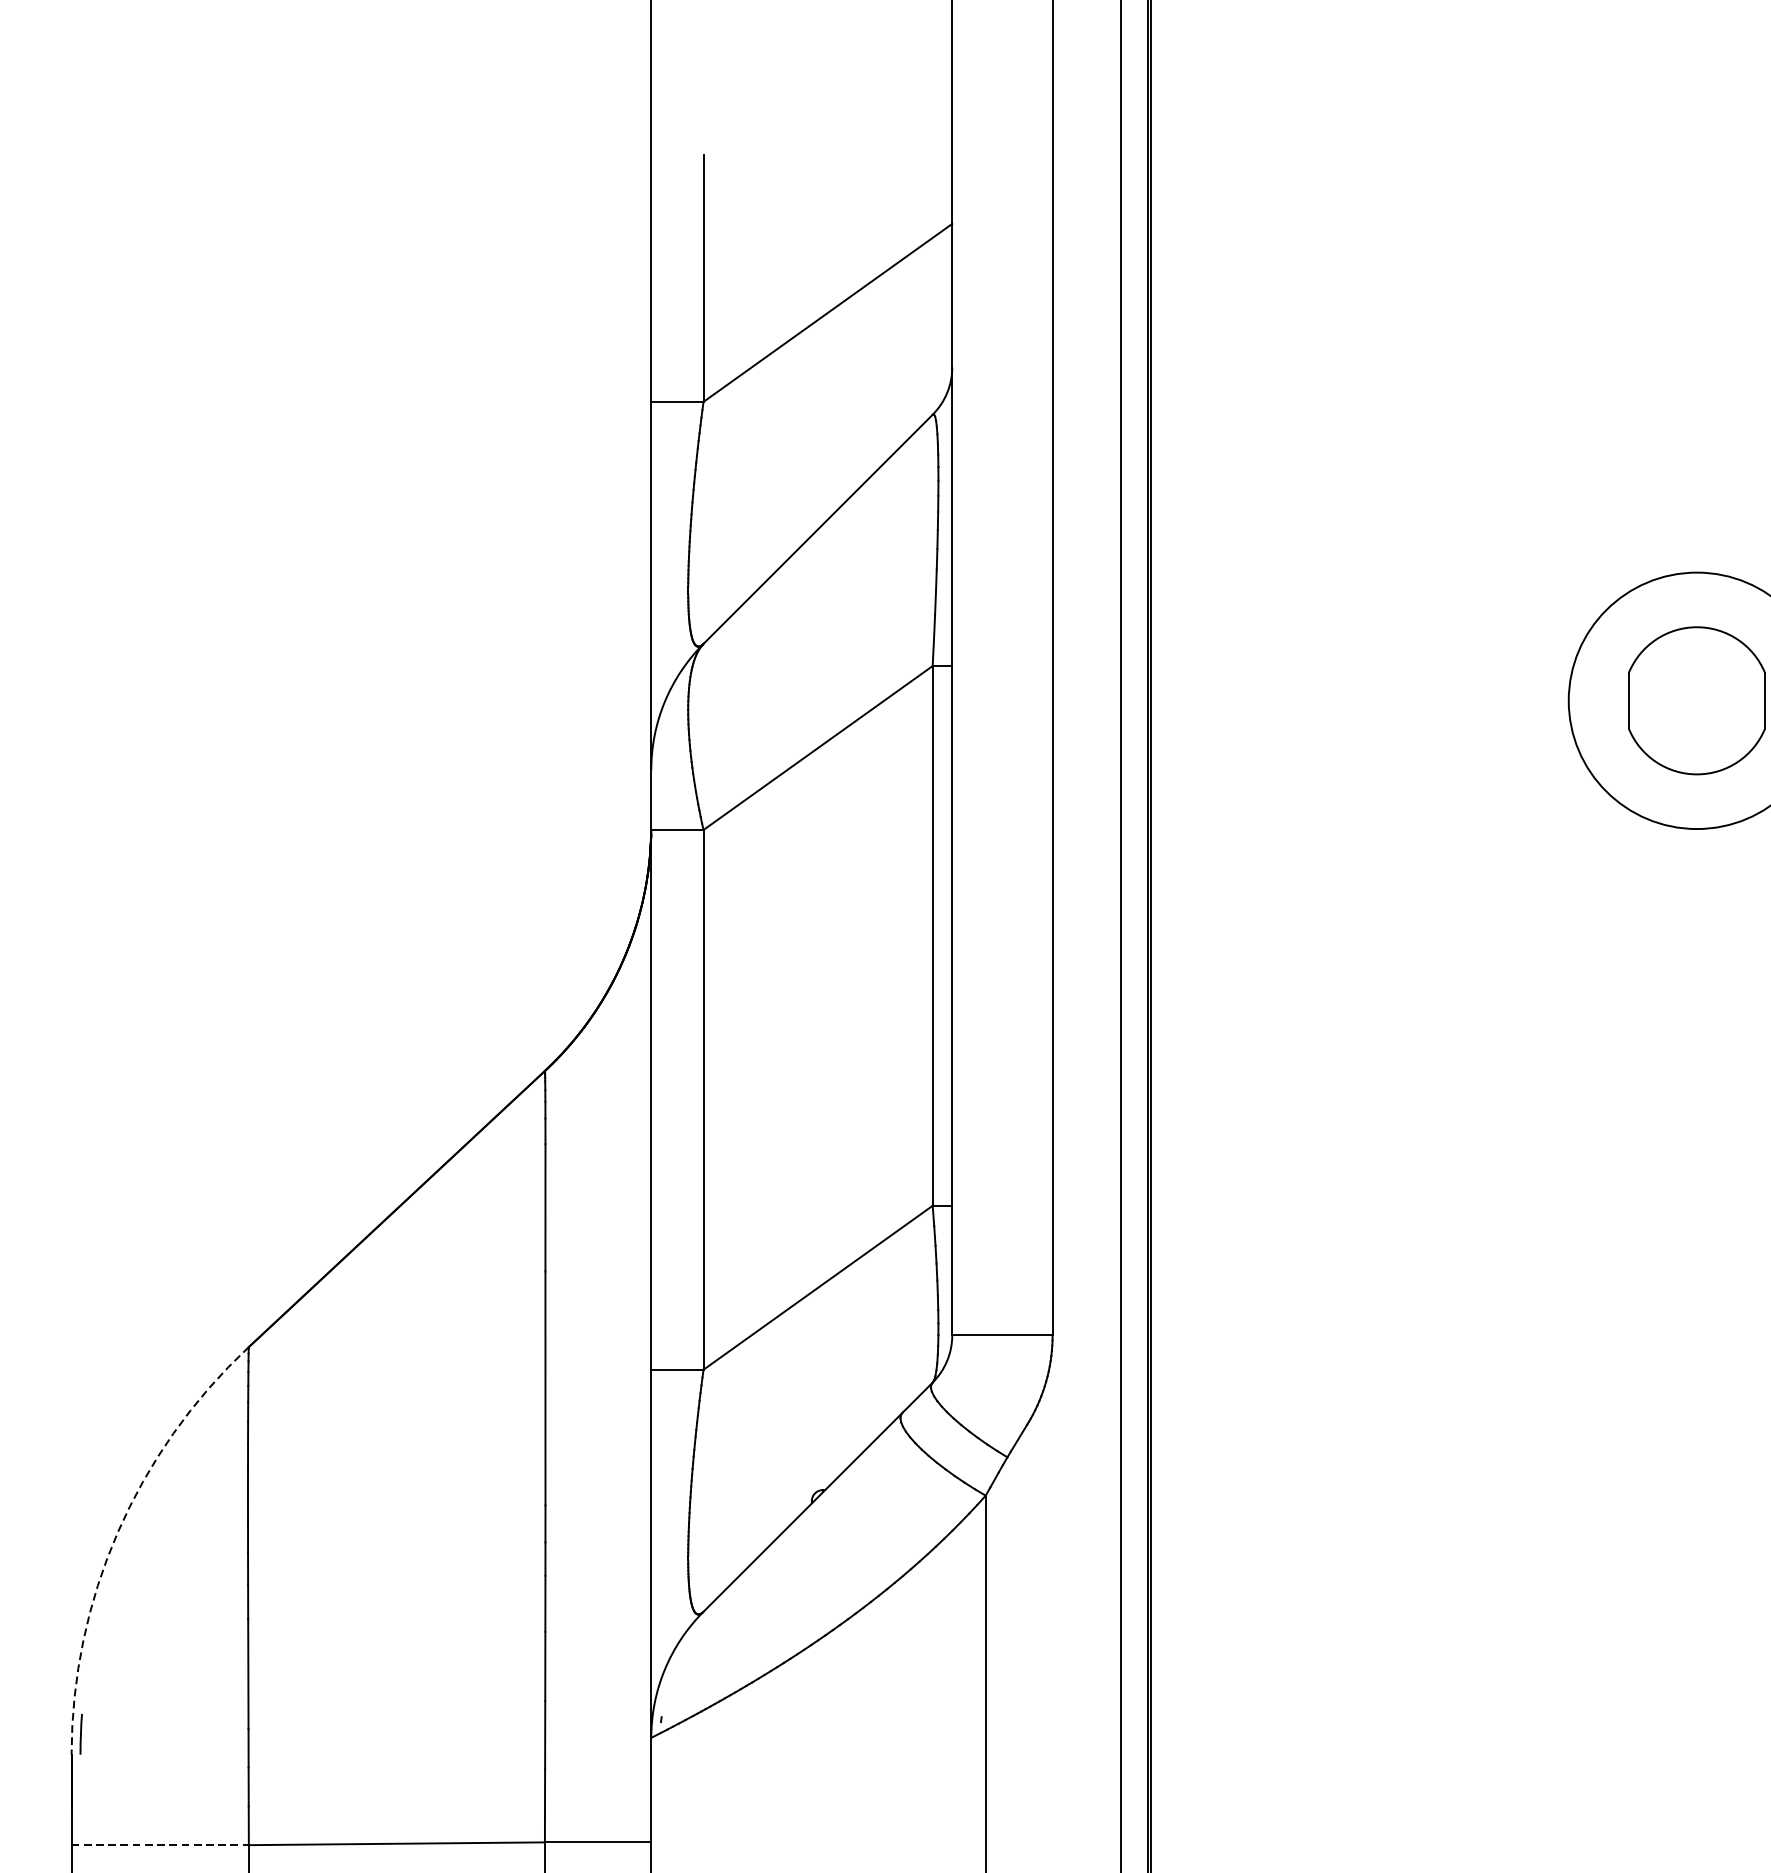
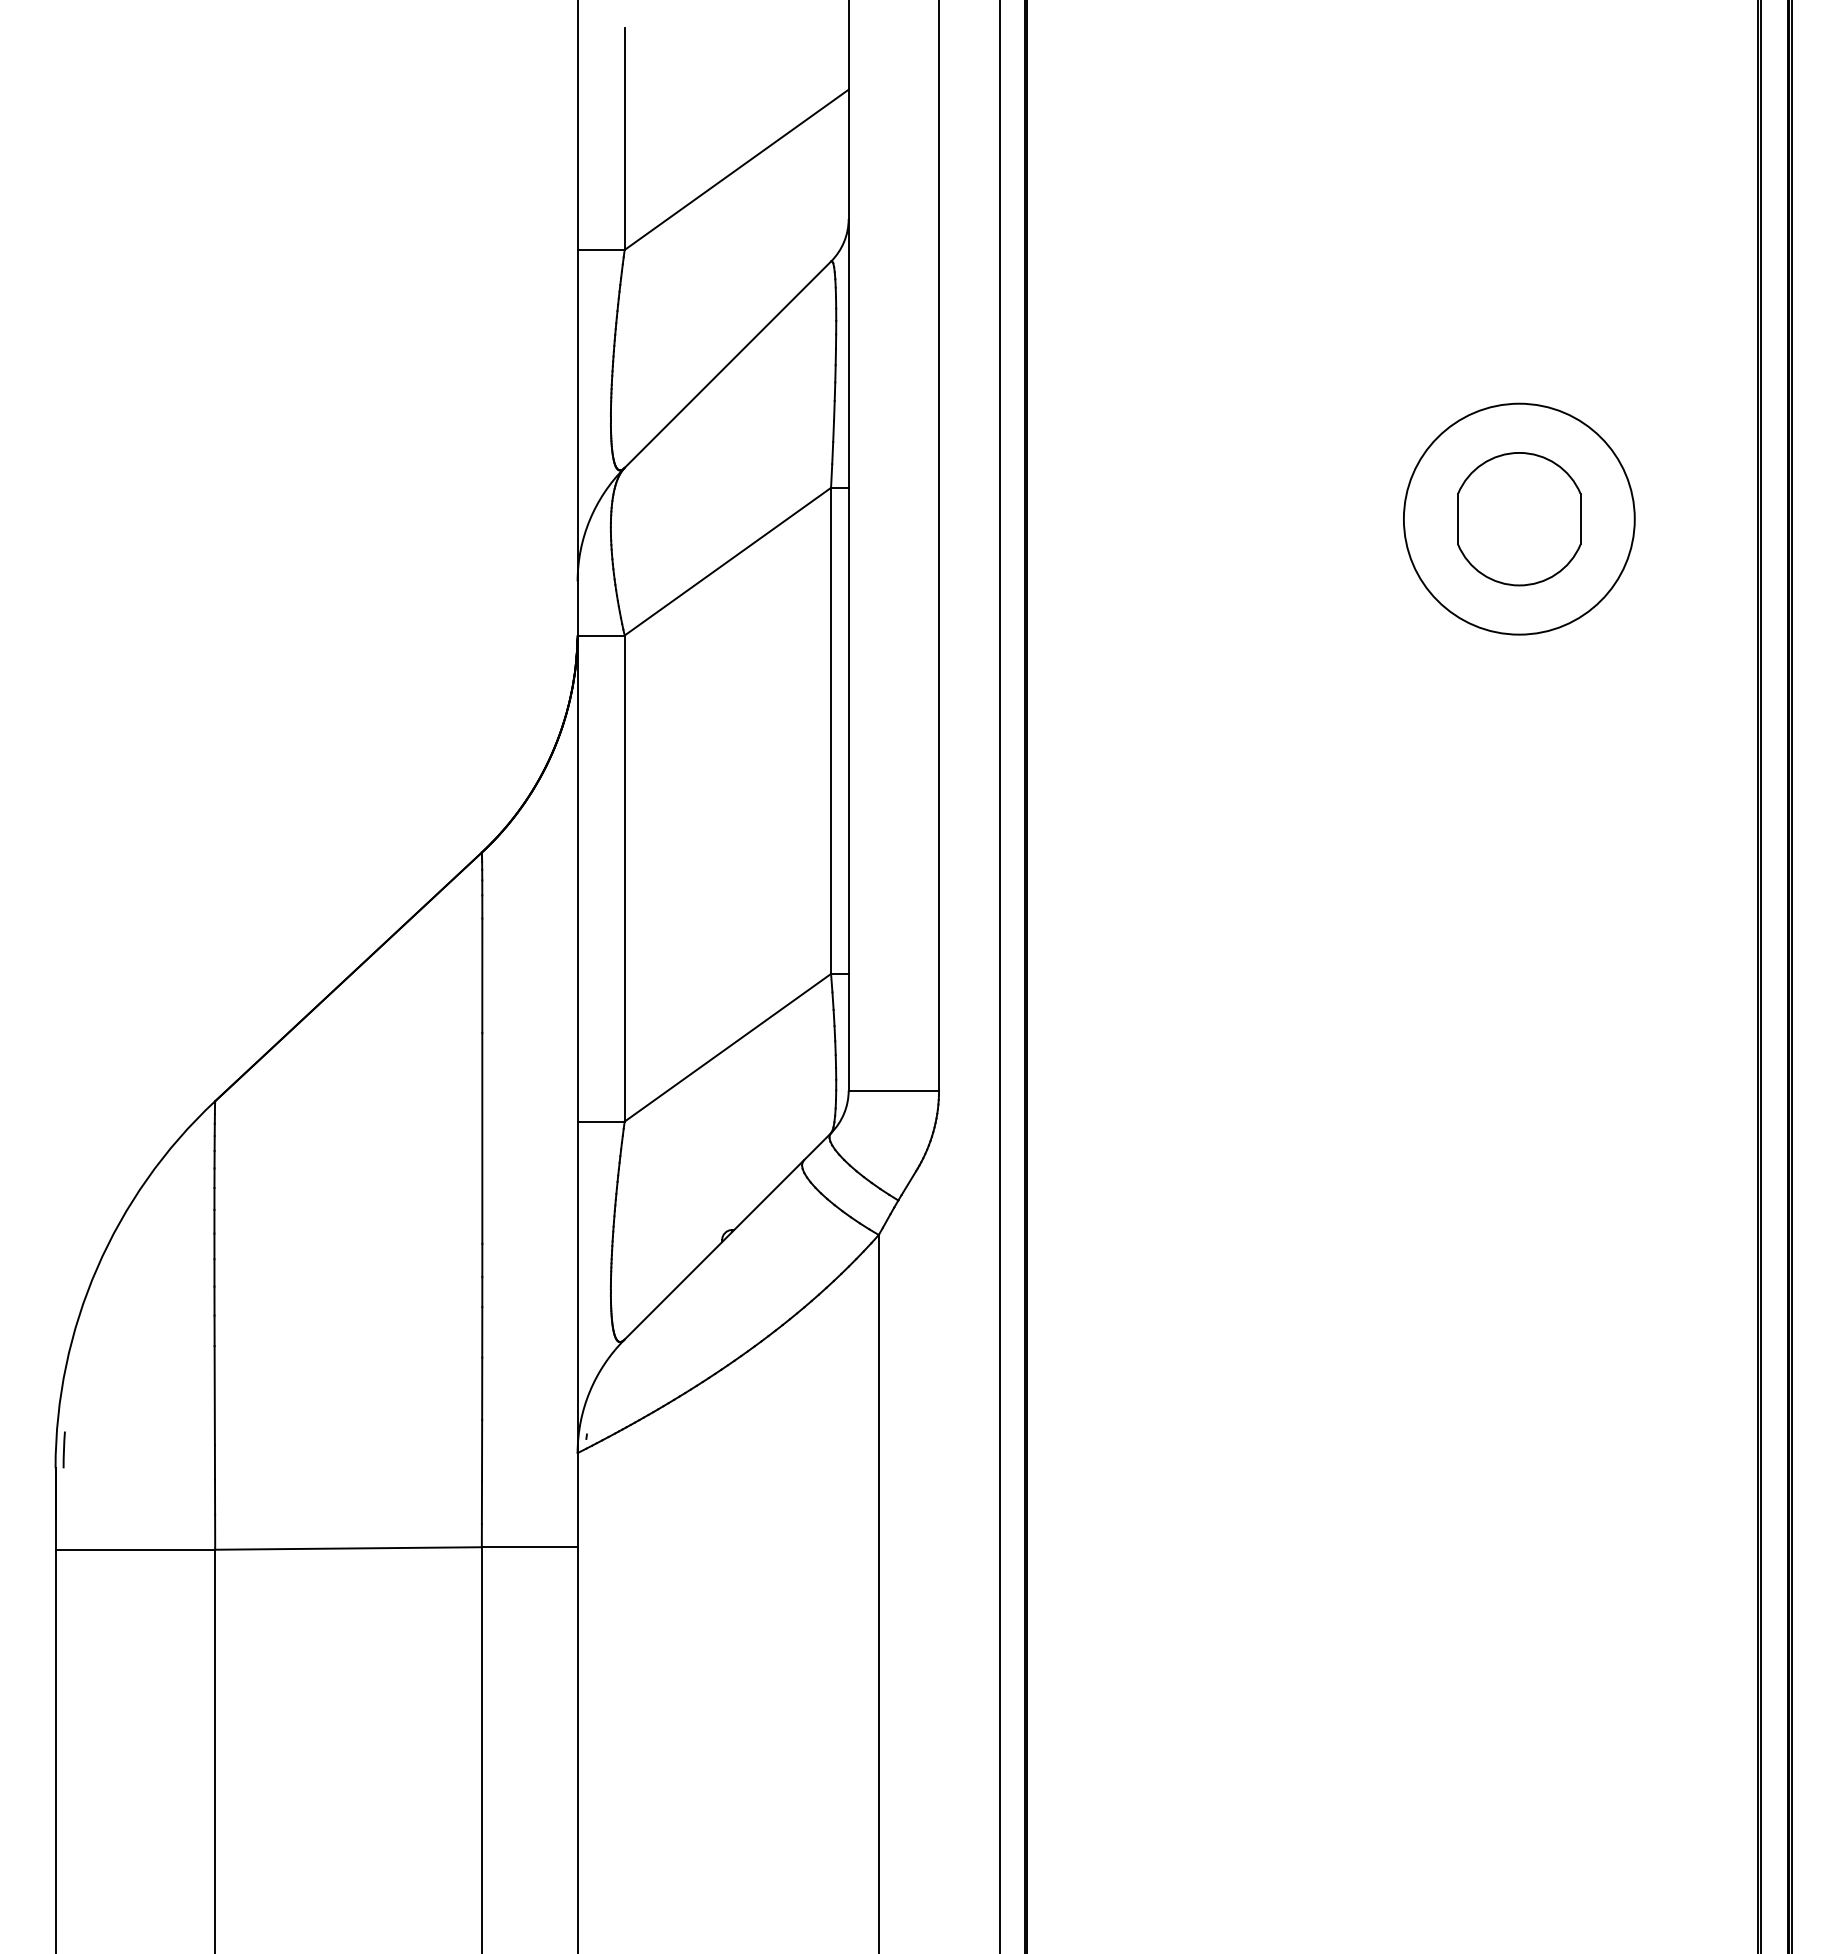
arc: (118, 1532) -> (97, 1268), dashed -> solid
line: (160, 1844) -> (135, 1549), dashed -> solid

